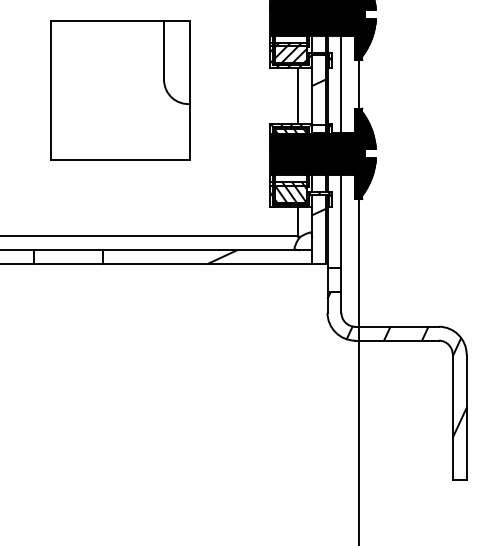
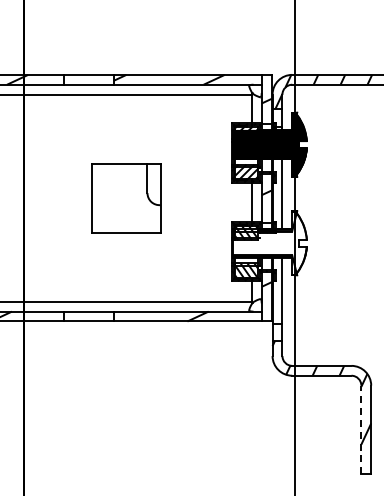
part: (120, 90) -> (125, 198), size x0.7
hatch: (323, 154) -> (269, 243), removed
line: (452, 416) -> (361, 429), solid -> dashed

